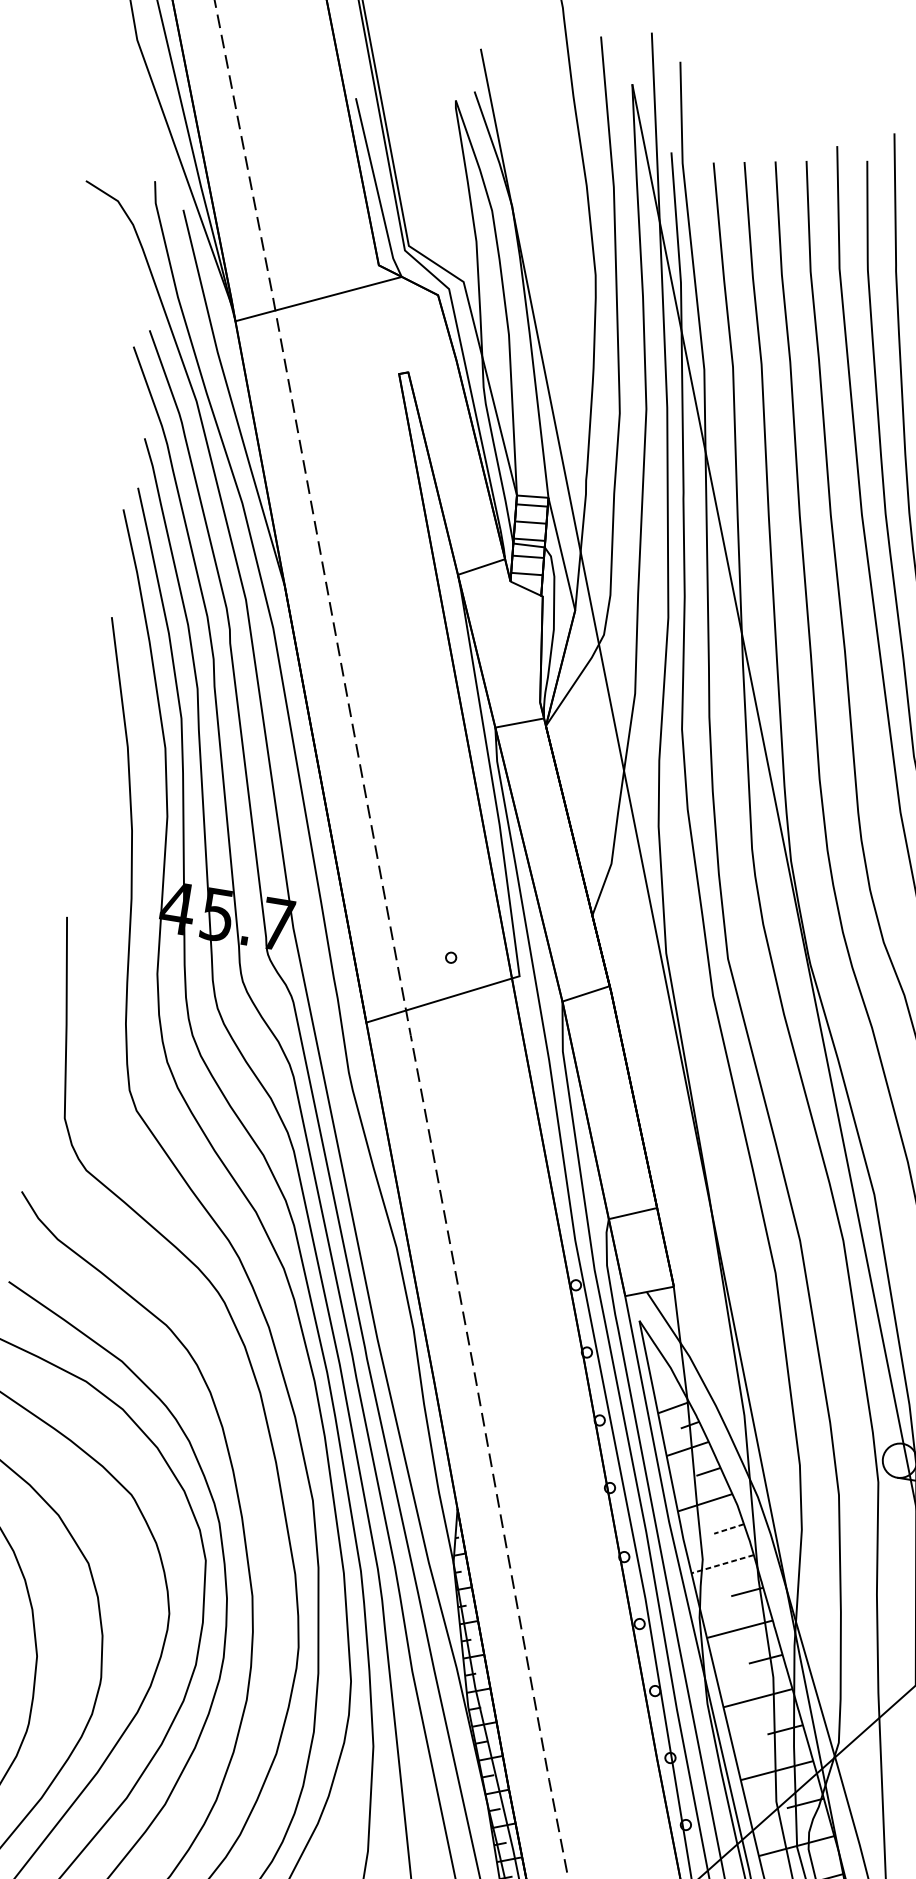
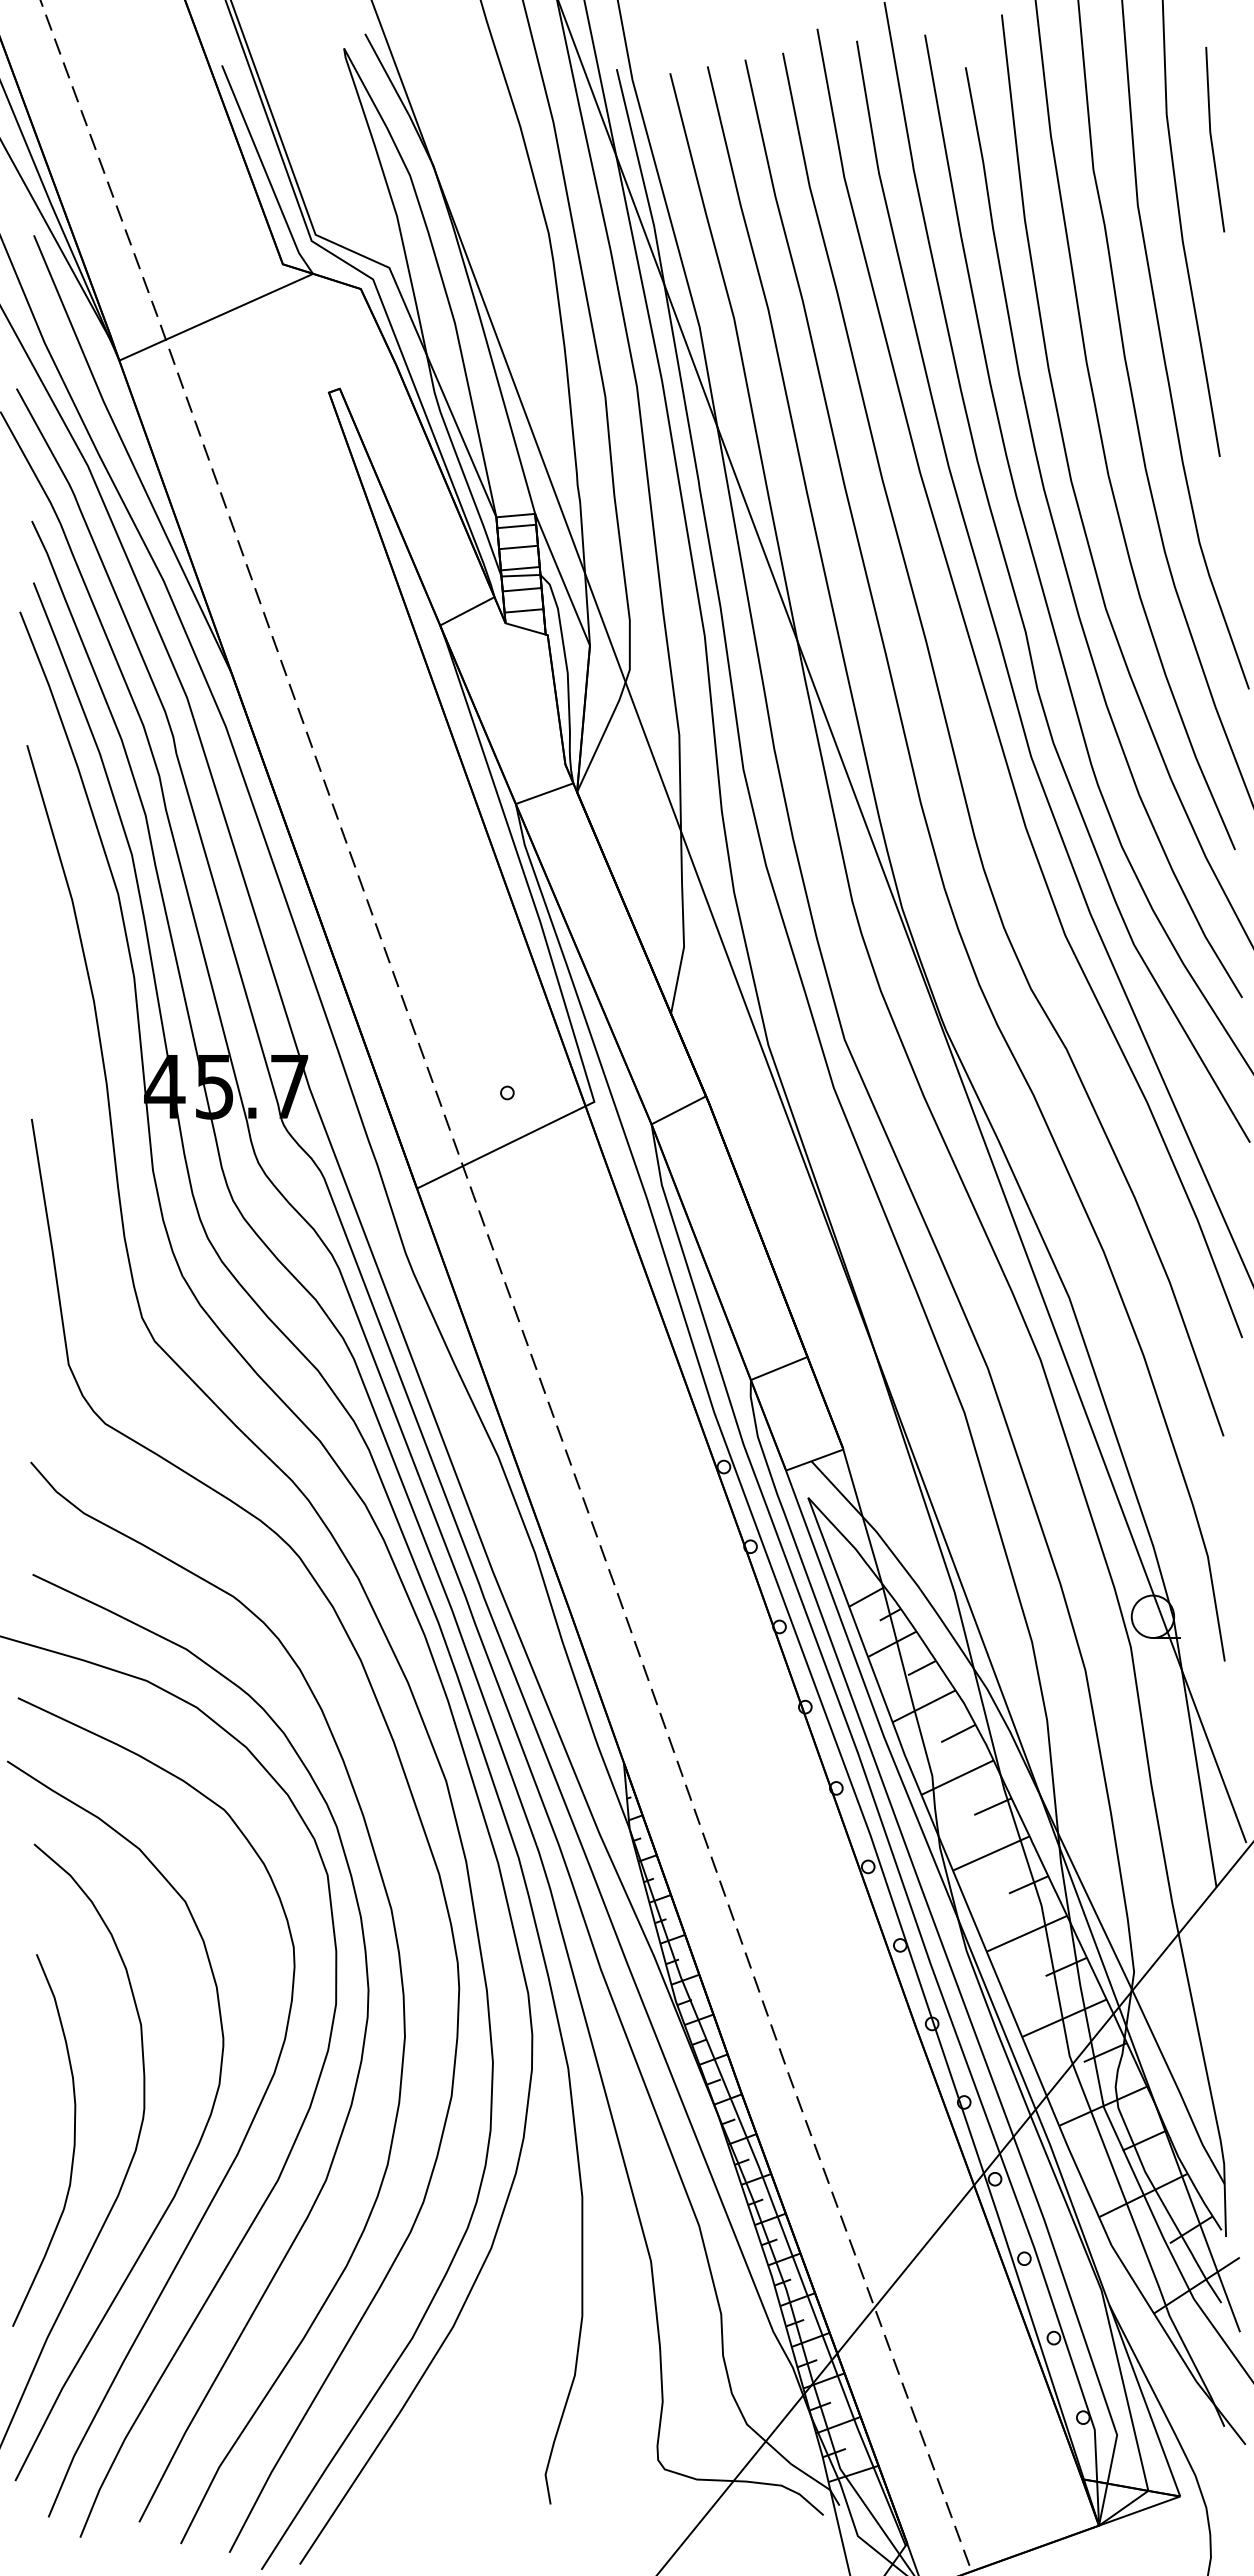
line: (728, 1528) -> (957, 1733), dashed -> solid
line: (722, 1564) -> (957, 1777), dashed -> solid

